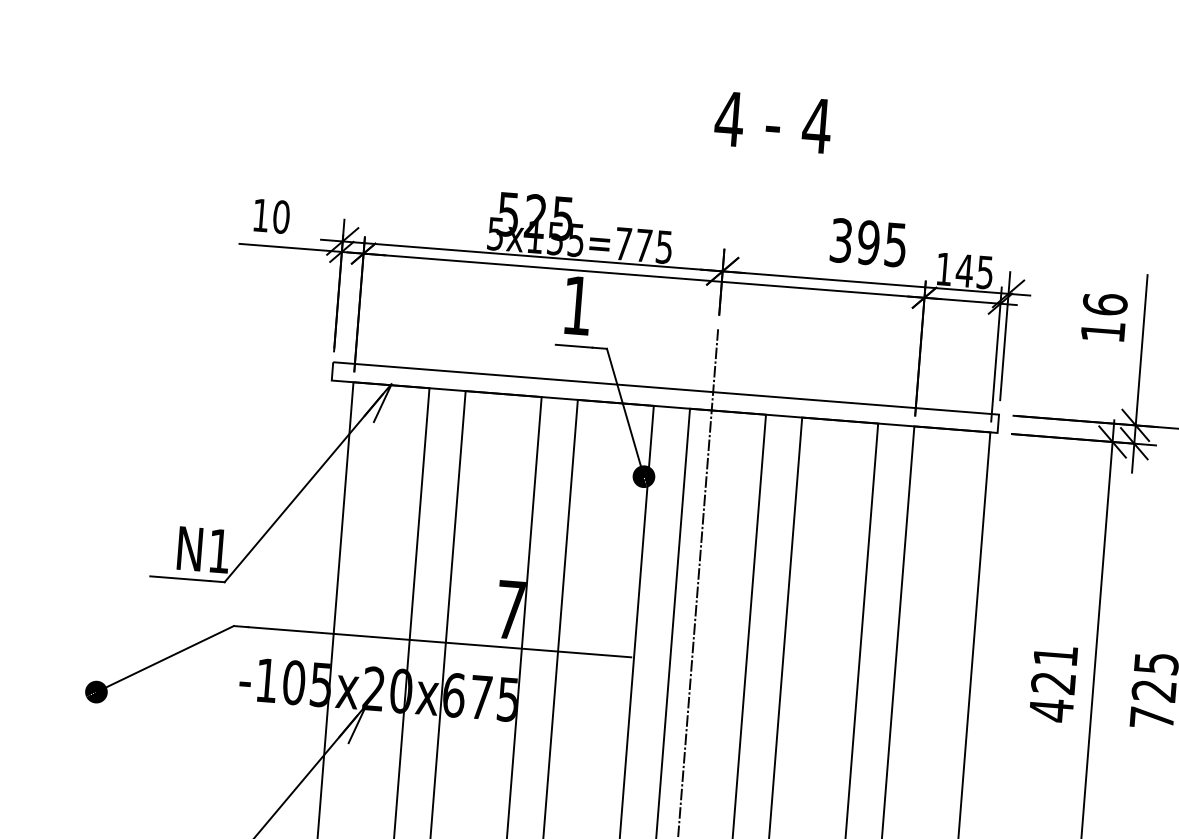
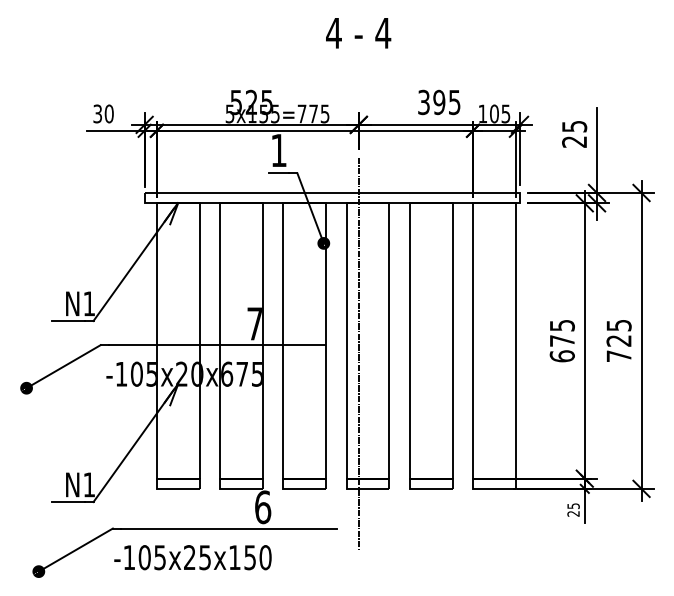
text: (773, 122) -> (358, 33), moved
text: (260, 214) -> (97, 113), 10 -> 30
text: (964, 270) -> (494, 113), 145 -> 105
text: (1104, 316) -> (574, 133), 16 -> 25
text: (1051, 683) -> (561, 341), 421 -> 675

